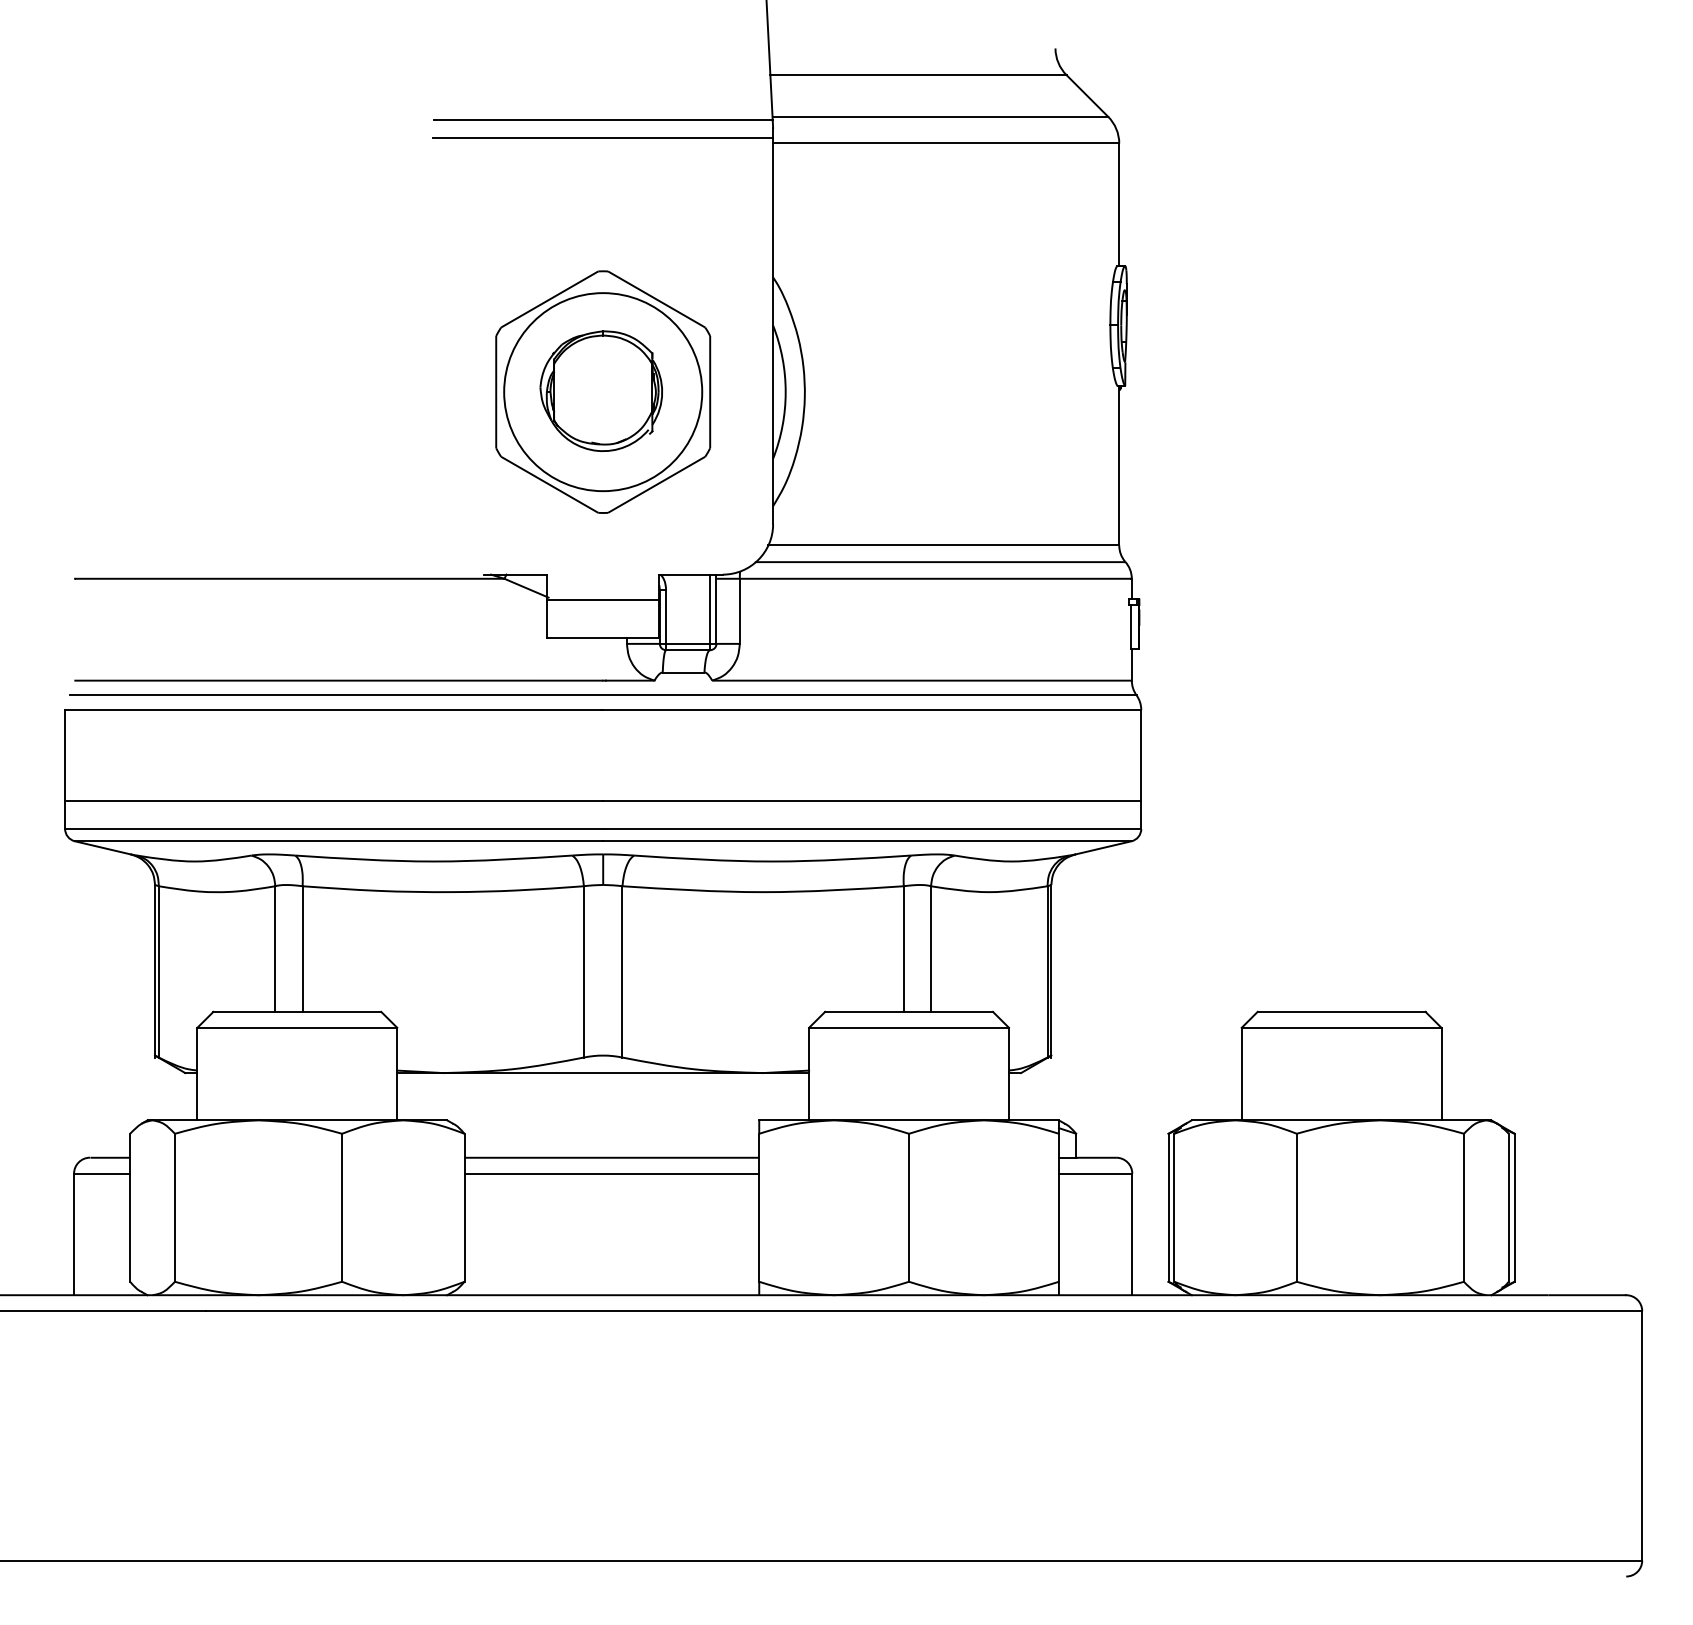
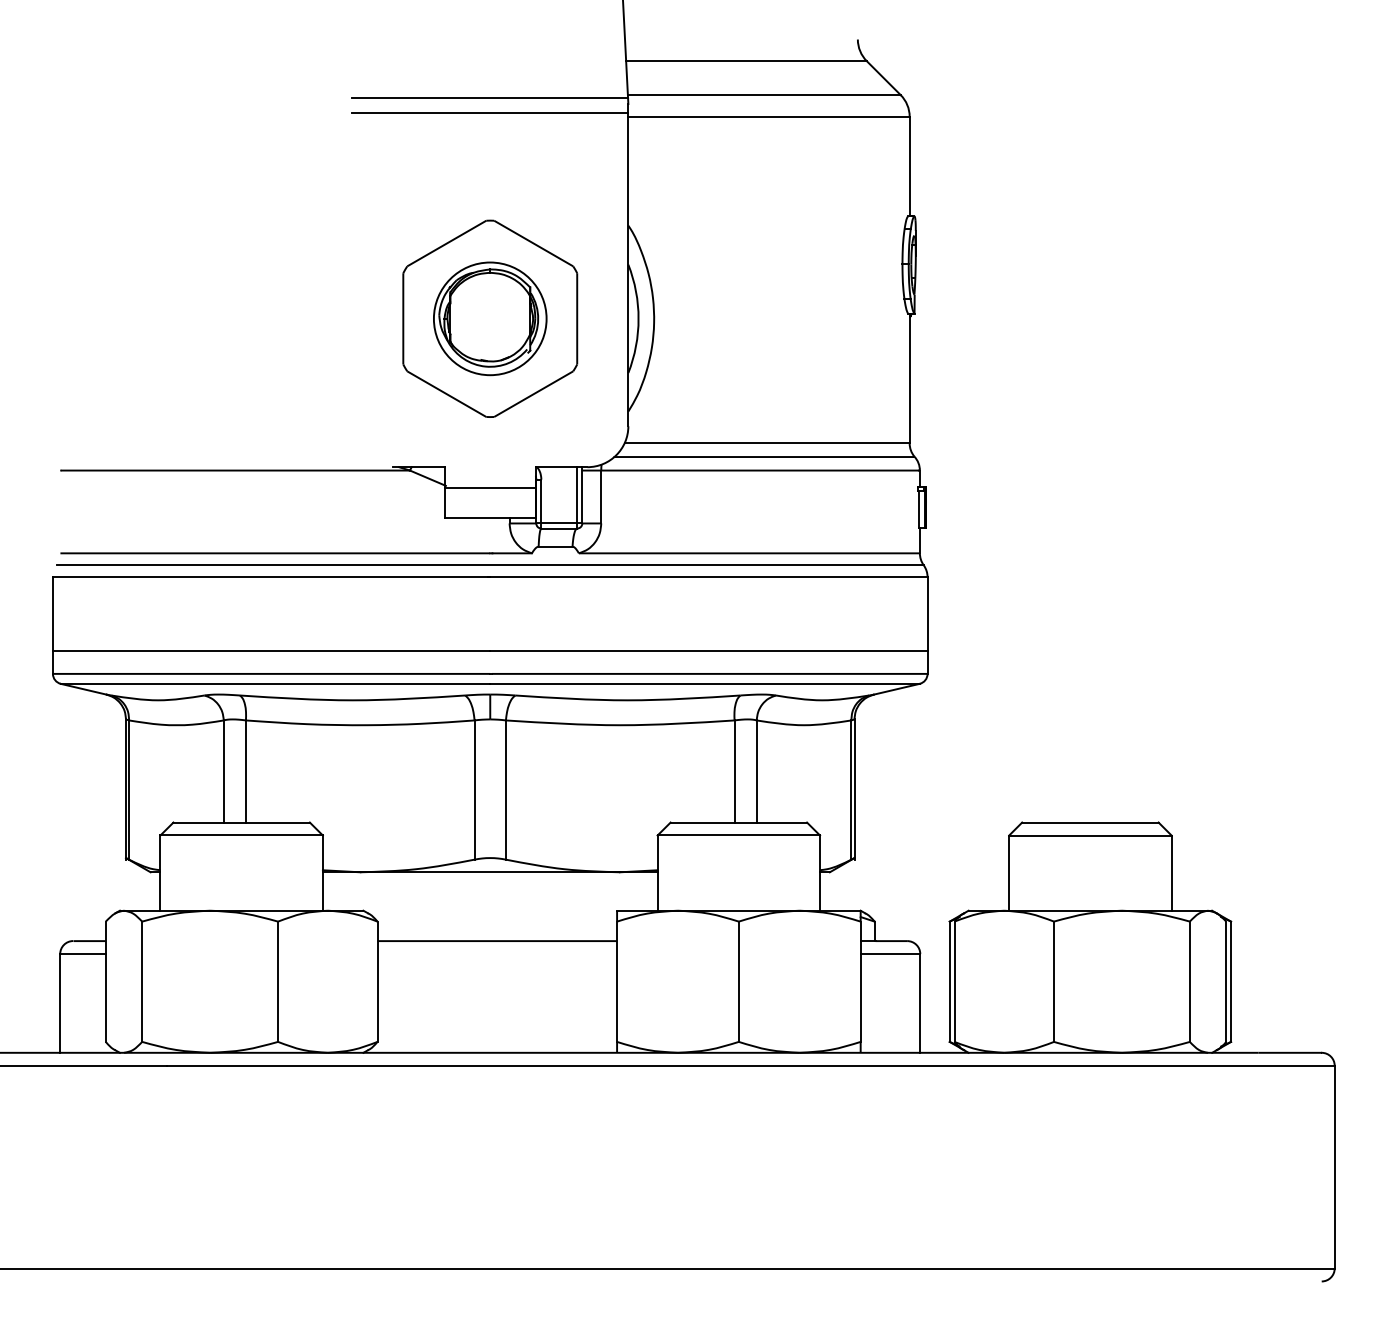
circle: (602, 391) -> (489, 318), size x0.7
line: (612, 1174) -> (497, 954), removed

